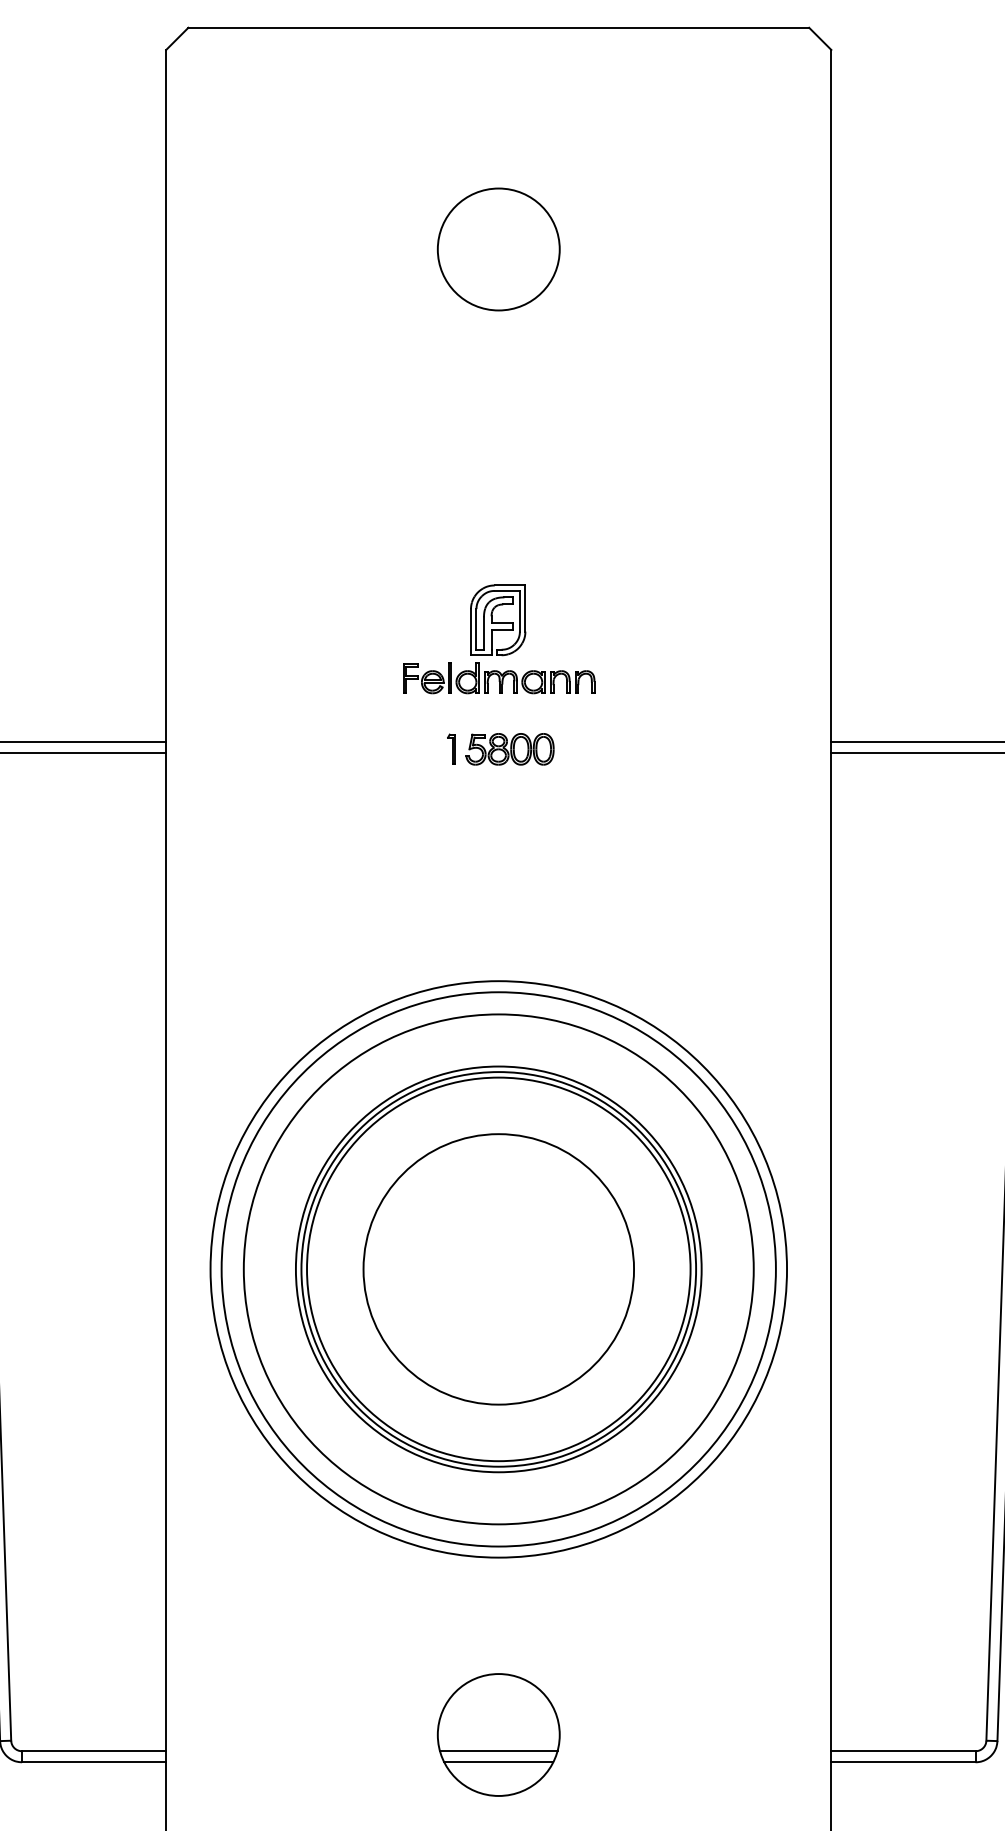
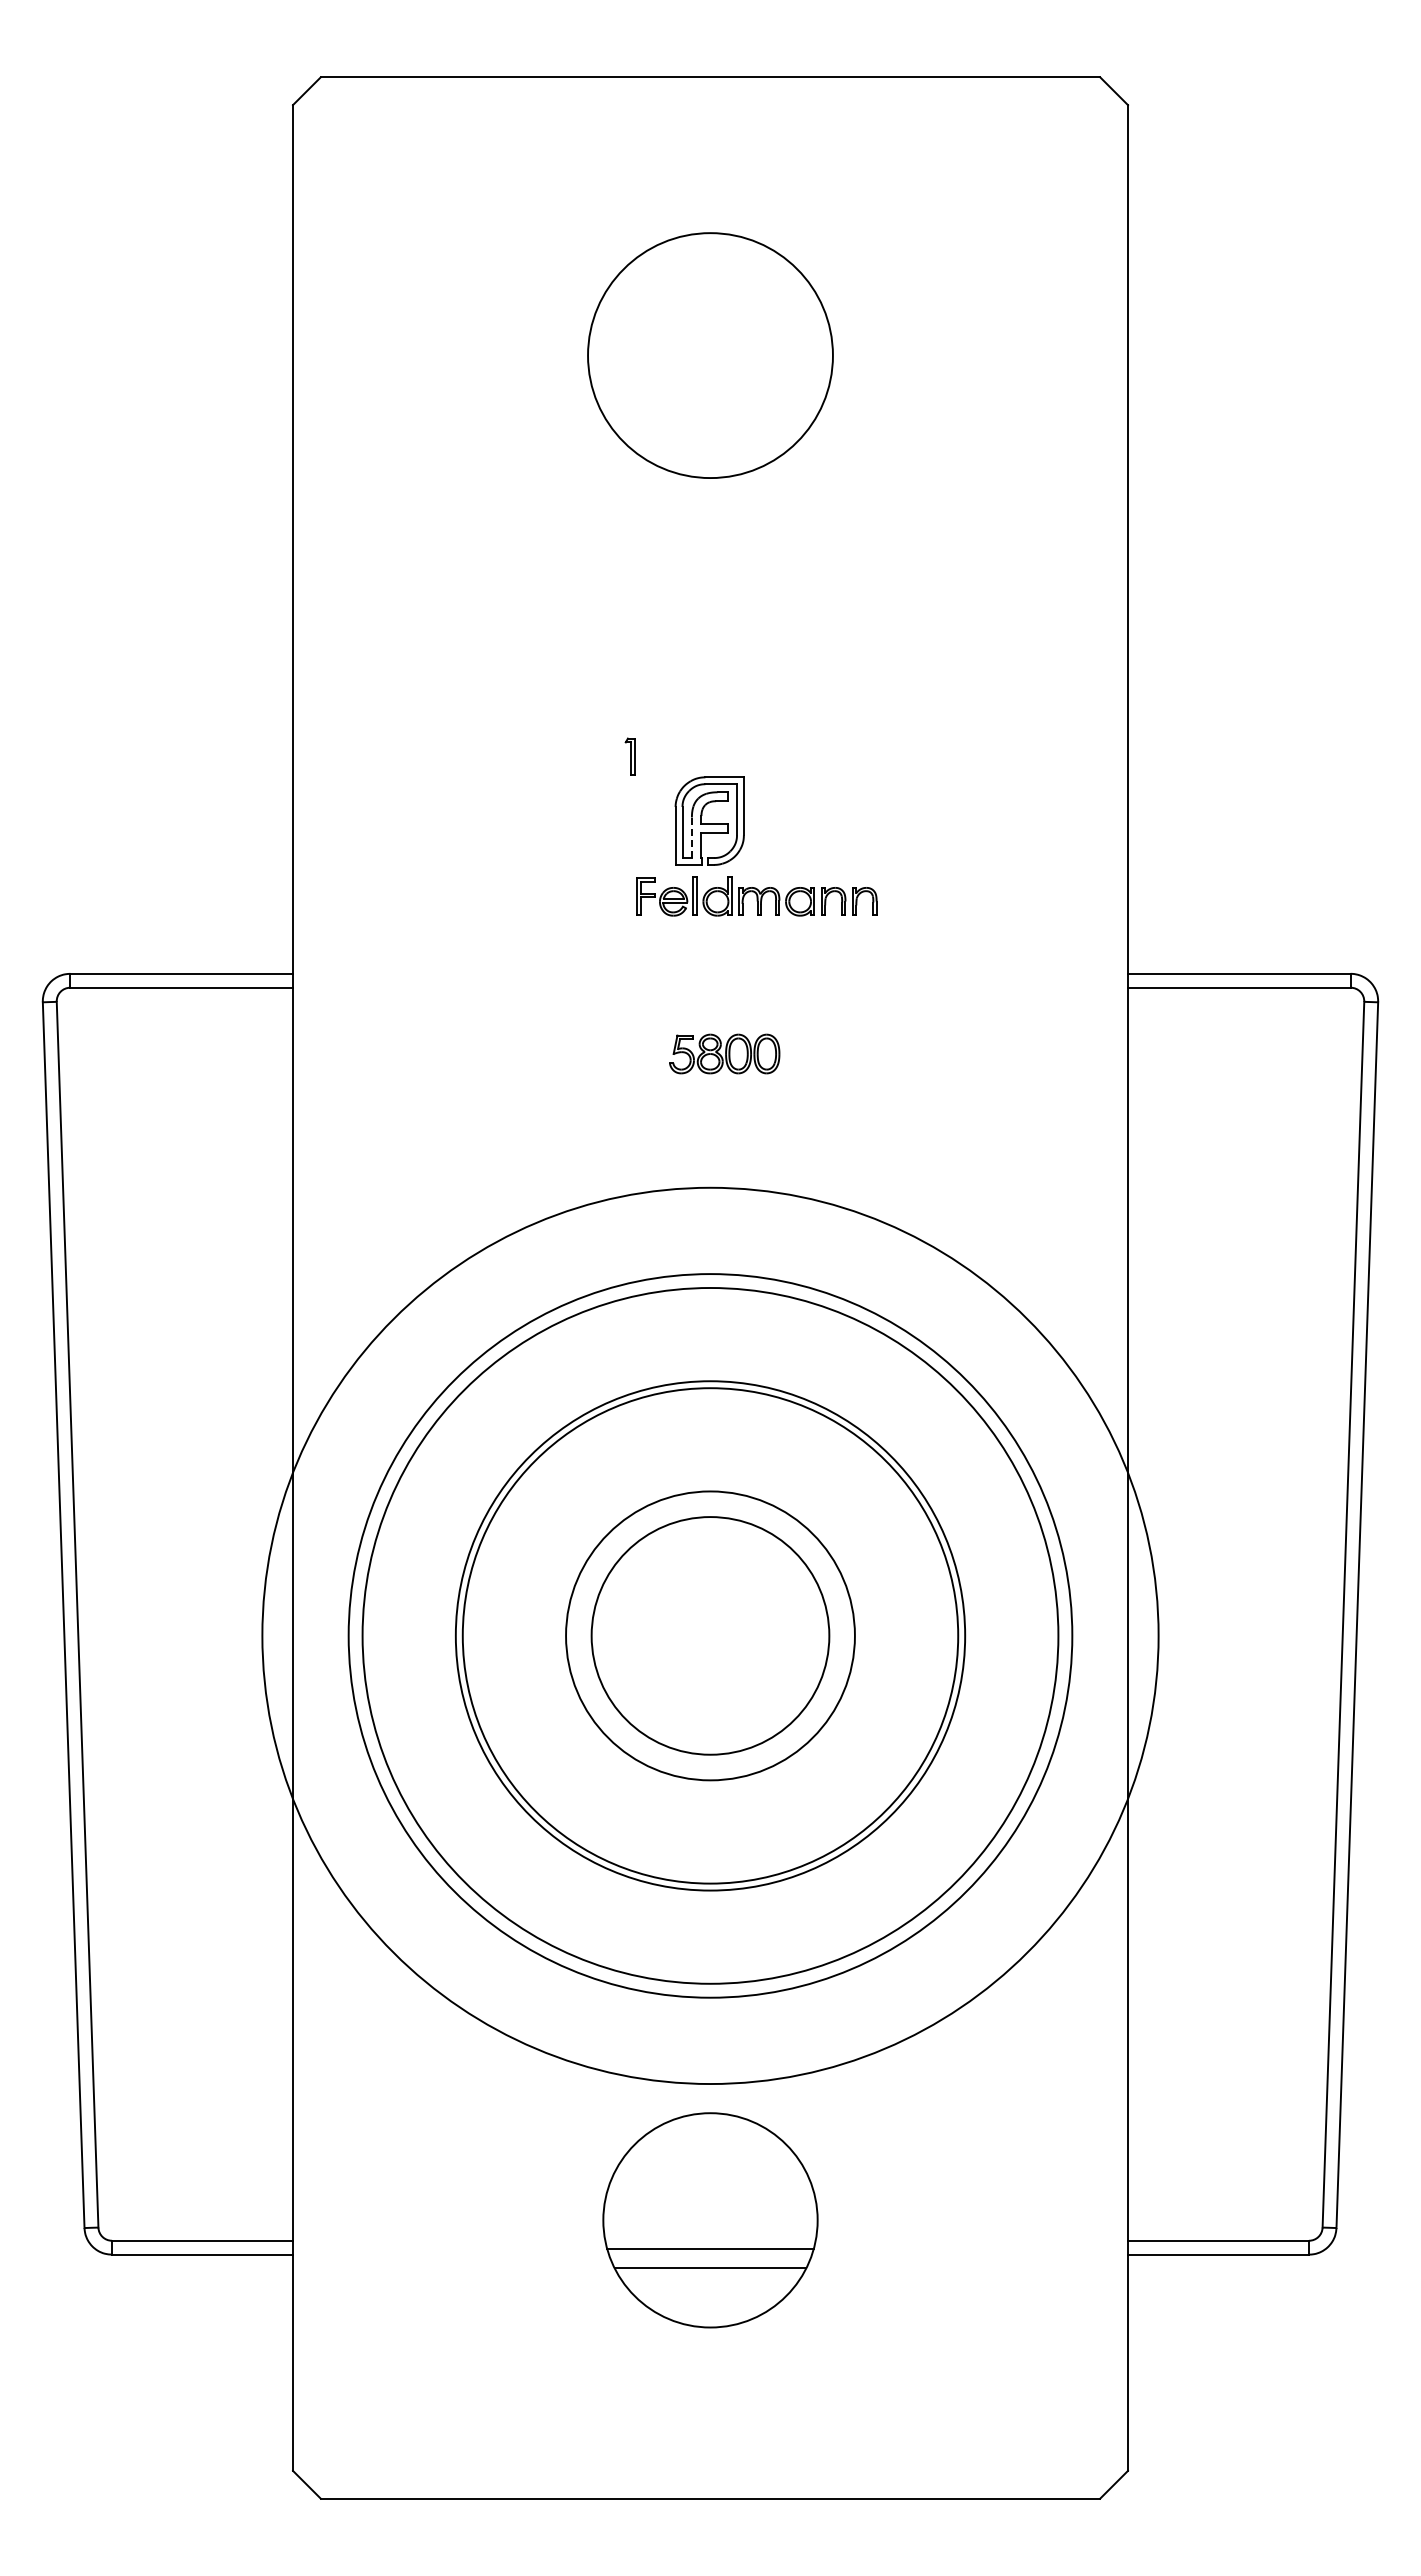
circle: (498, 249) -> (710, 355), size x1.6
line: (483, 633) -> (691, 837), solid -> dashed
part: (498, 678) -> (756, 896), moved
part: (450, 748) -> (629, 756), moved
part: (509, 748) -> (724, 1053), moved
circle: (498, 1269) -> (710, 1635), size x0.6
circle: (498, 1269) -> (710, 1635), size x0.7
circle: (498, 1269) -> (710, 1635), size x1.4
part: (498, 1735) -> (710, 2220), size x1.4

